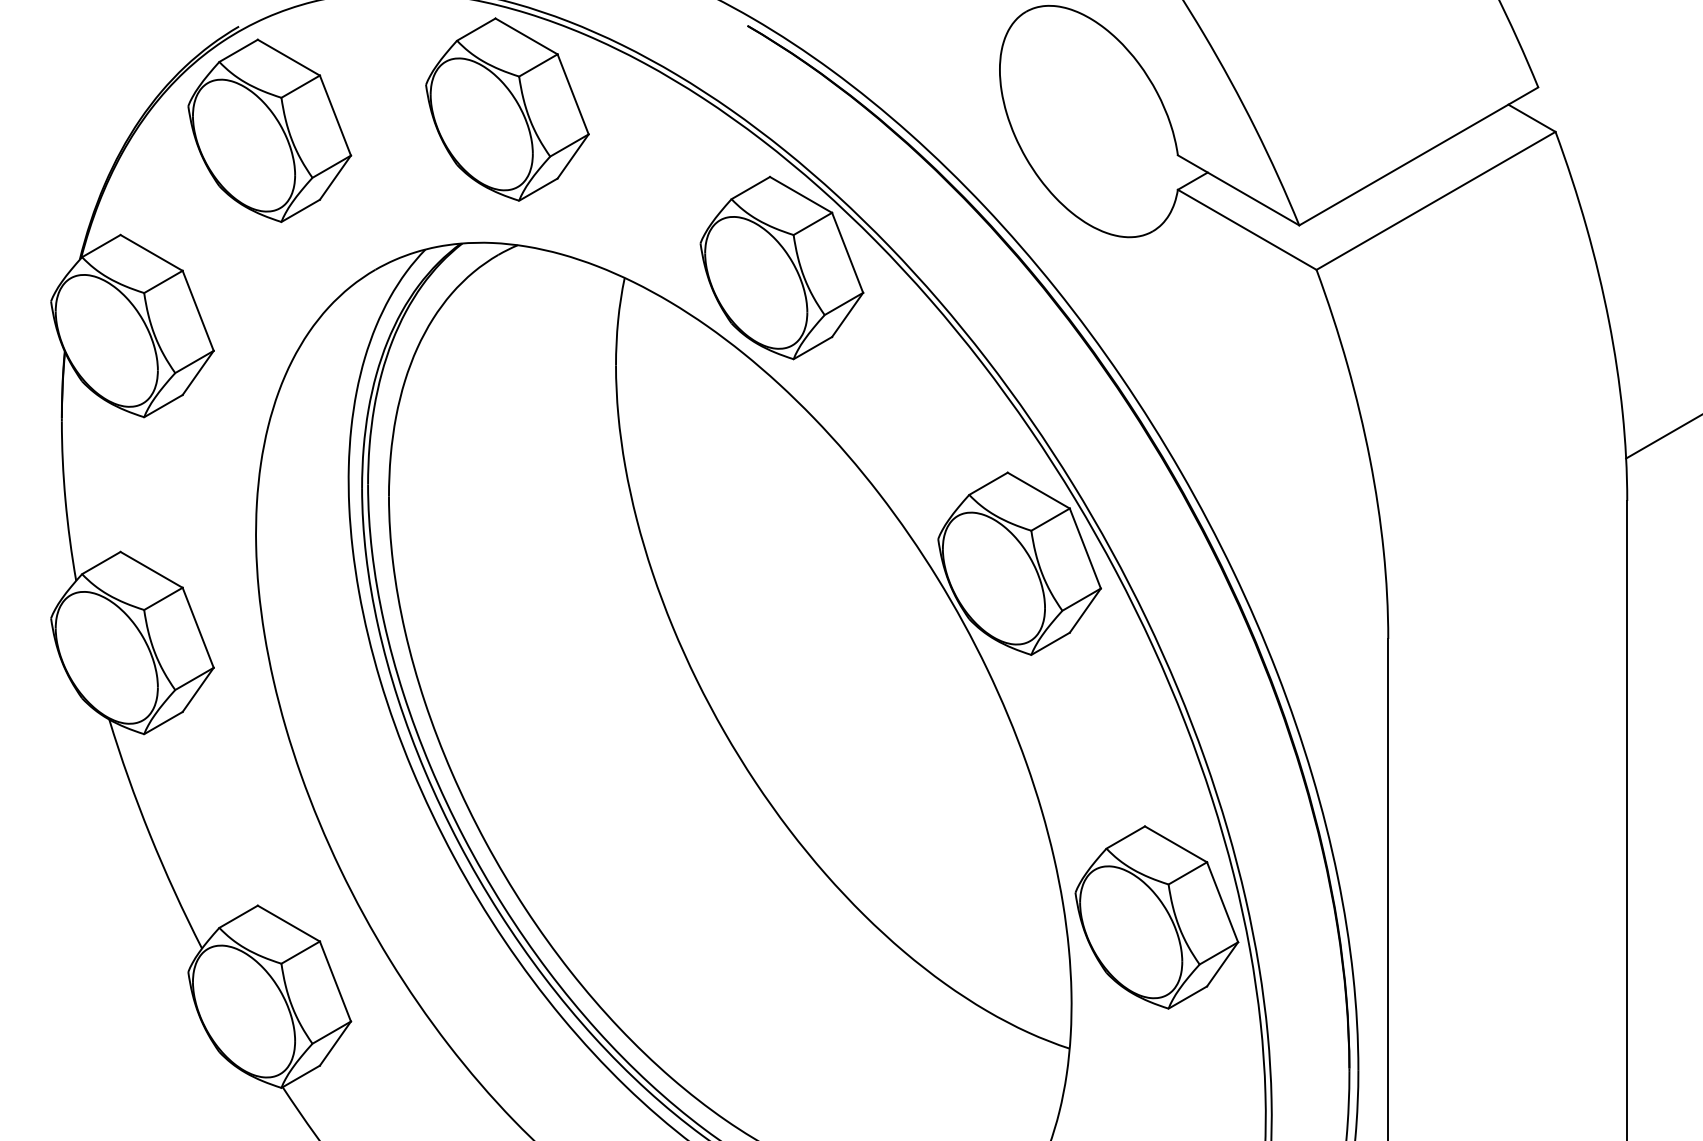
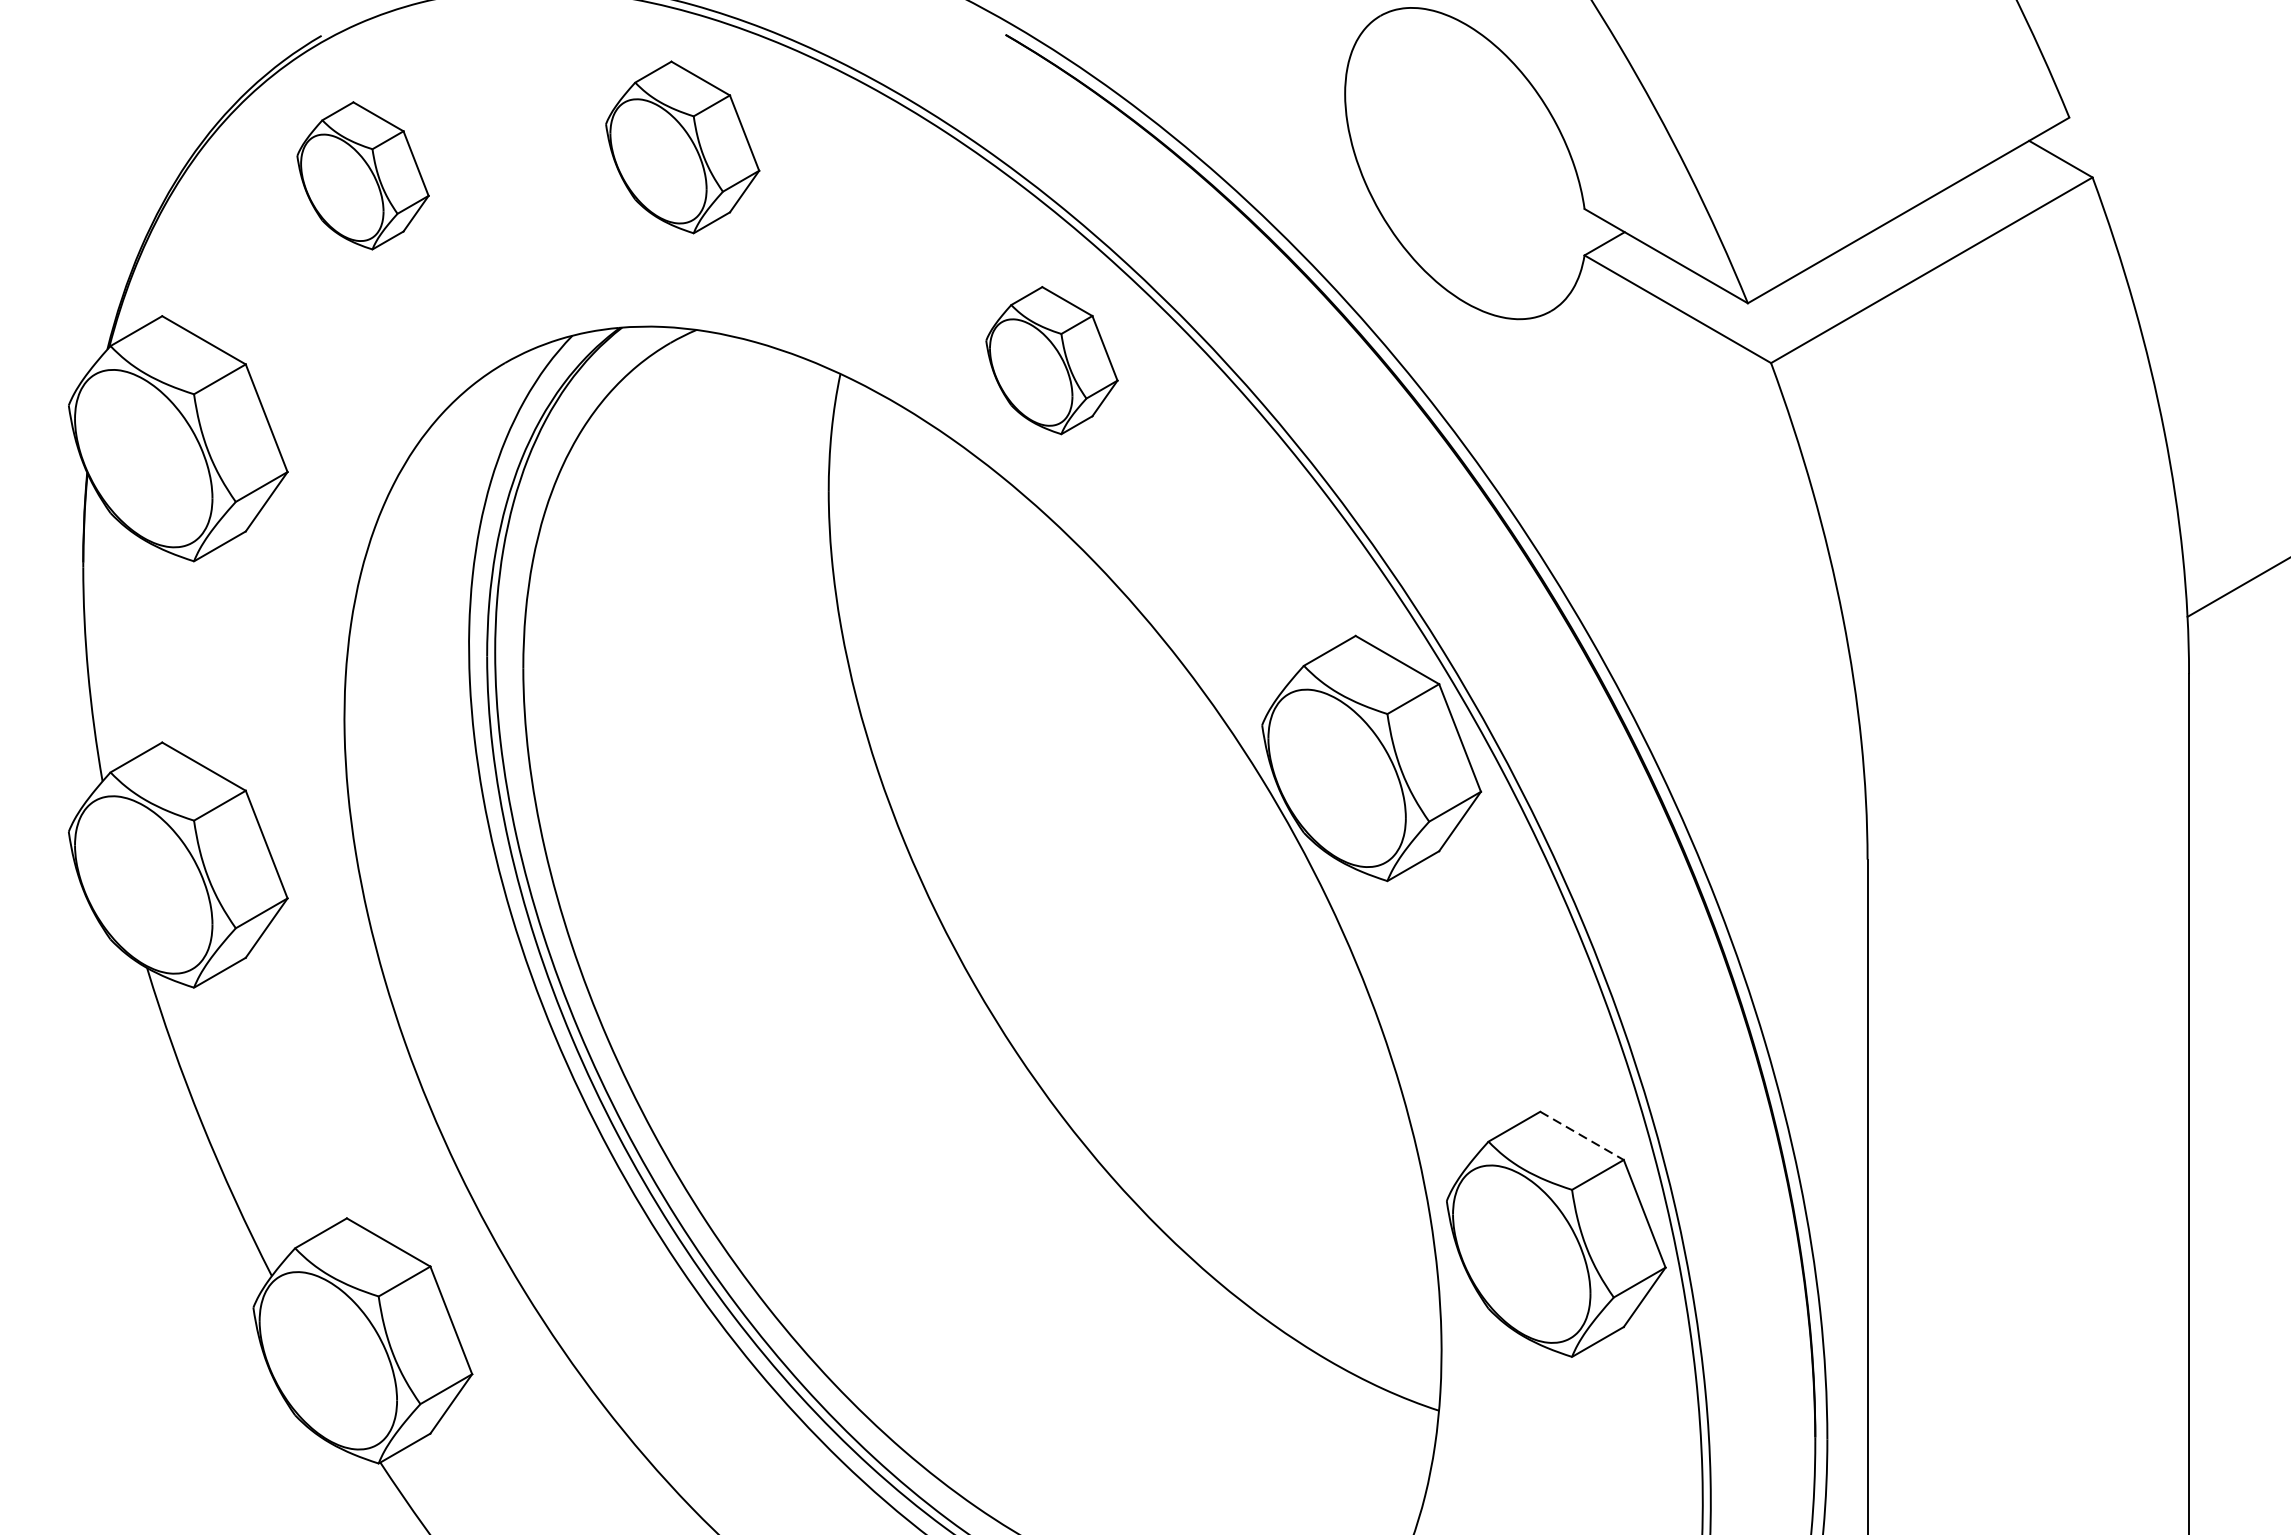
part: (507, 109) -> (682, 147), size x0.7
part: (269, 130) -> (362, 175), size x0.6
part: (781, 267) -> (1051, 359), size x0.6
line: (1176, 844) -> (1582, 1136), solid -> dashed

